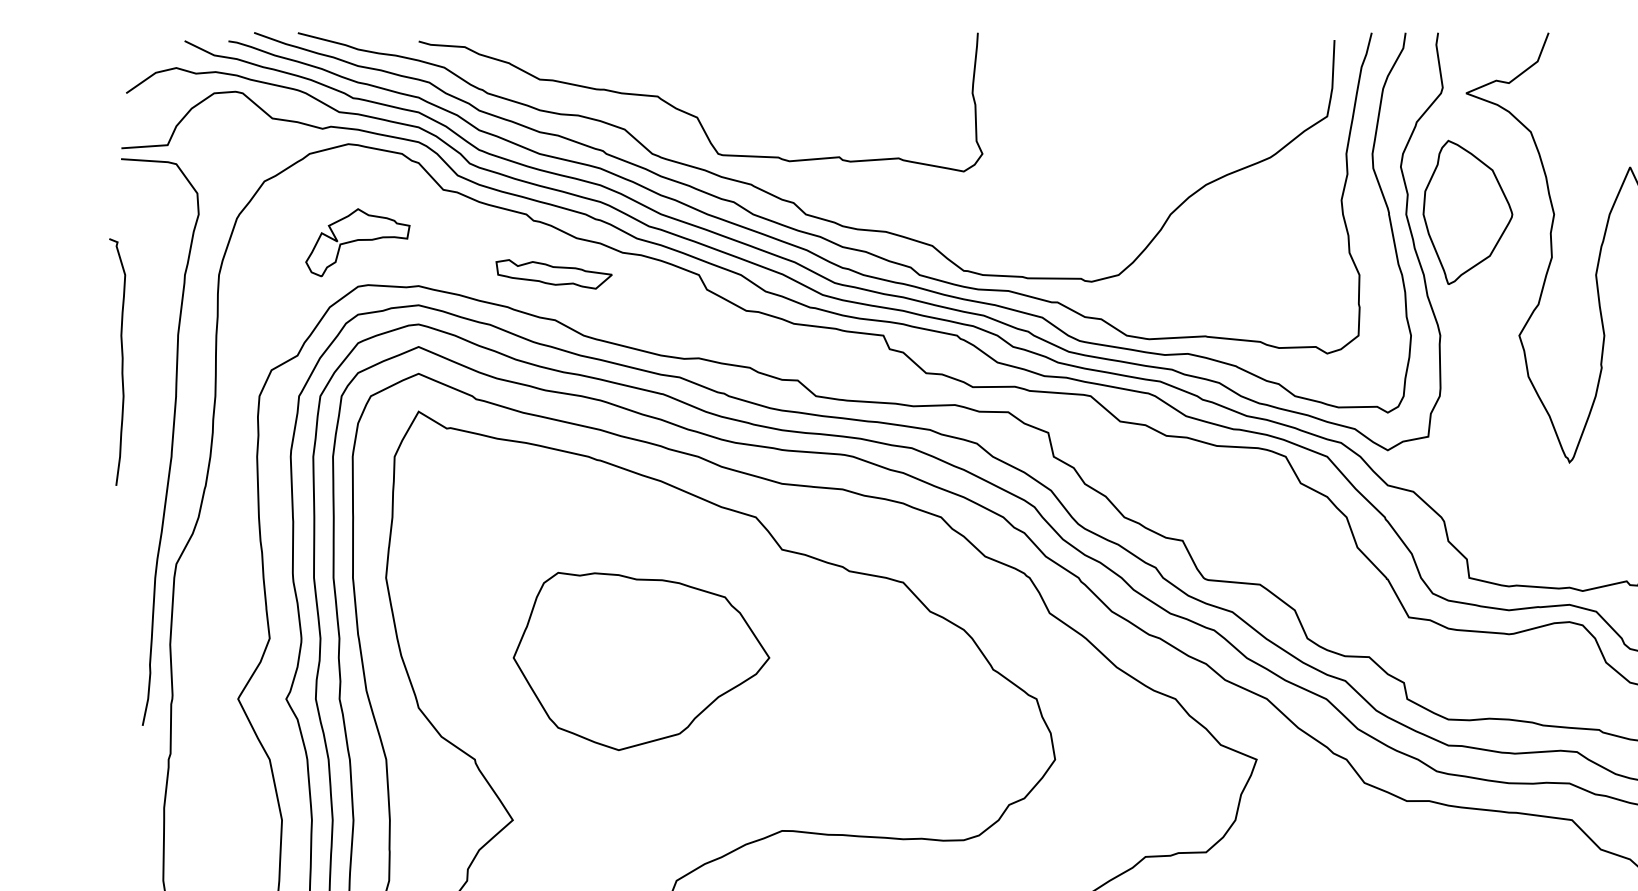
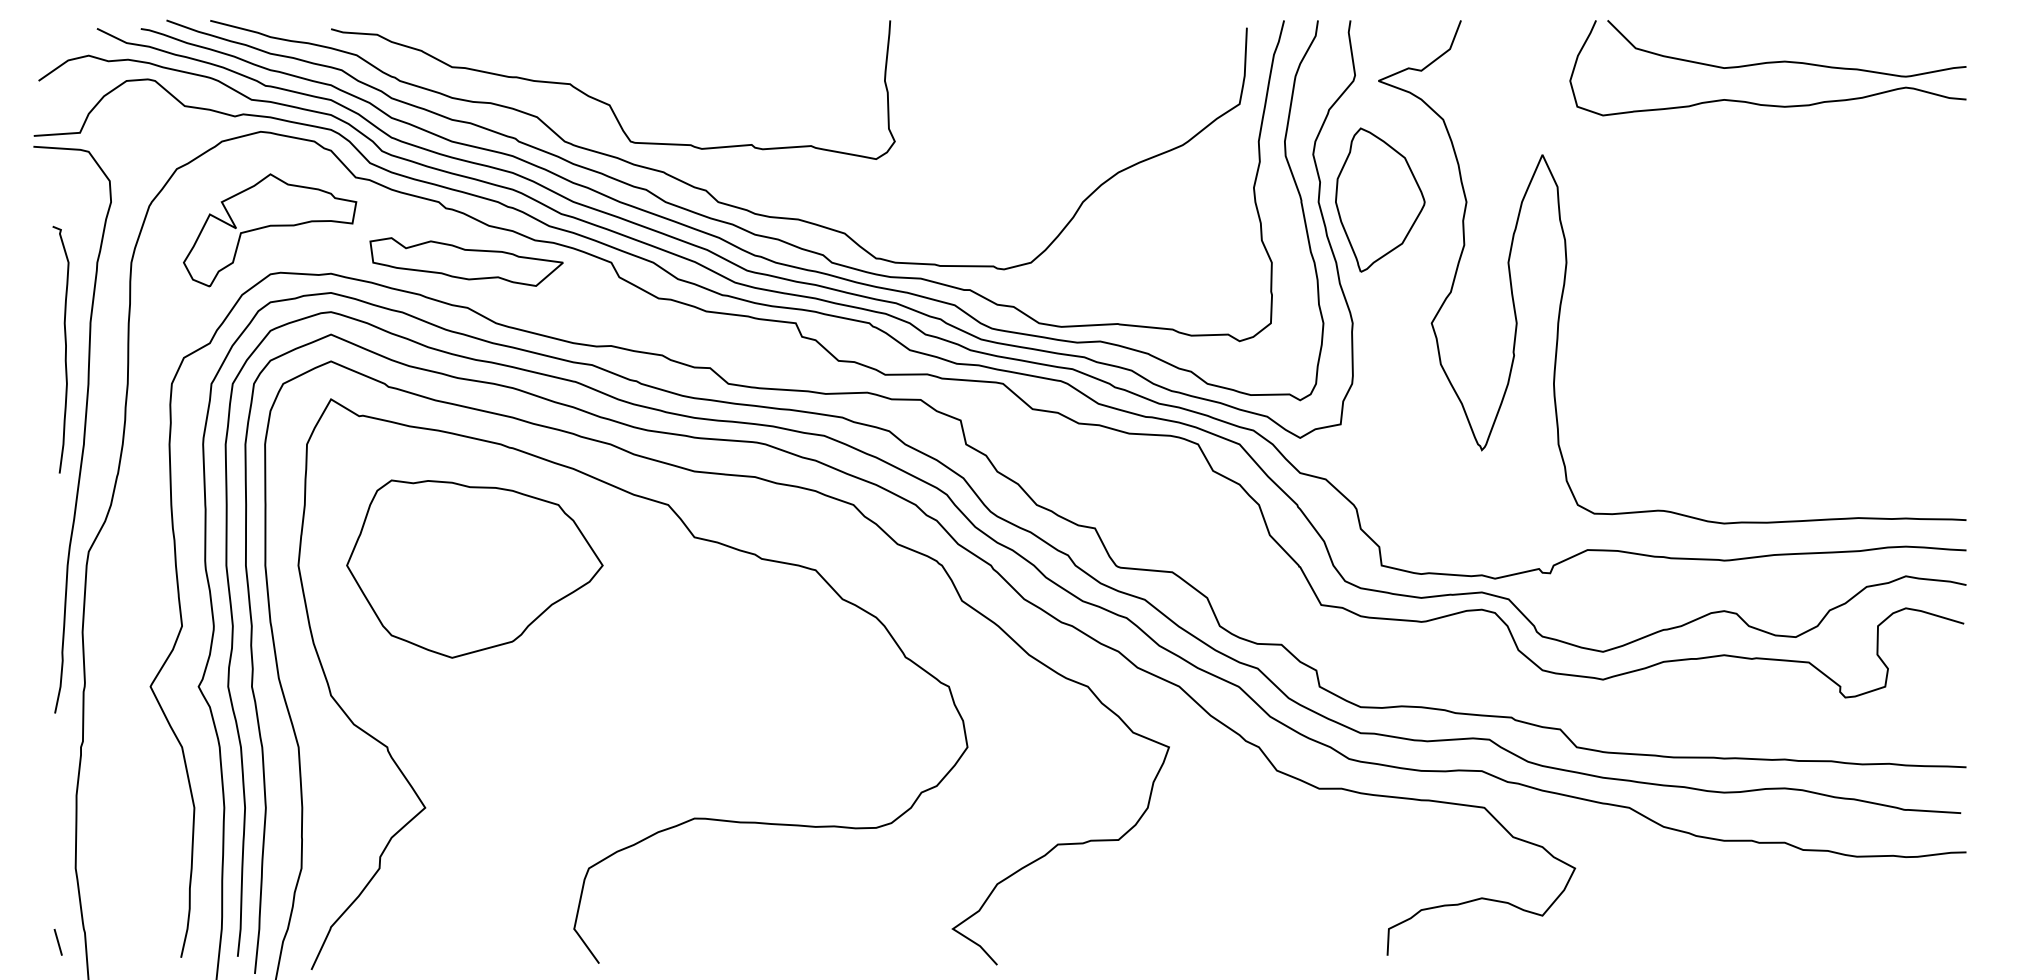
part: (358, 242) -> (270, 230), size x1.67
part: (554, 273) -> (466, 261), size x1.67
curve: (122, 361) -> (65, 349), moved
part: (641, 660) -> (474, 568), moved

